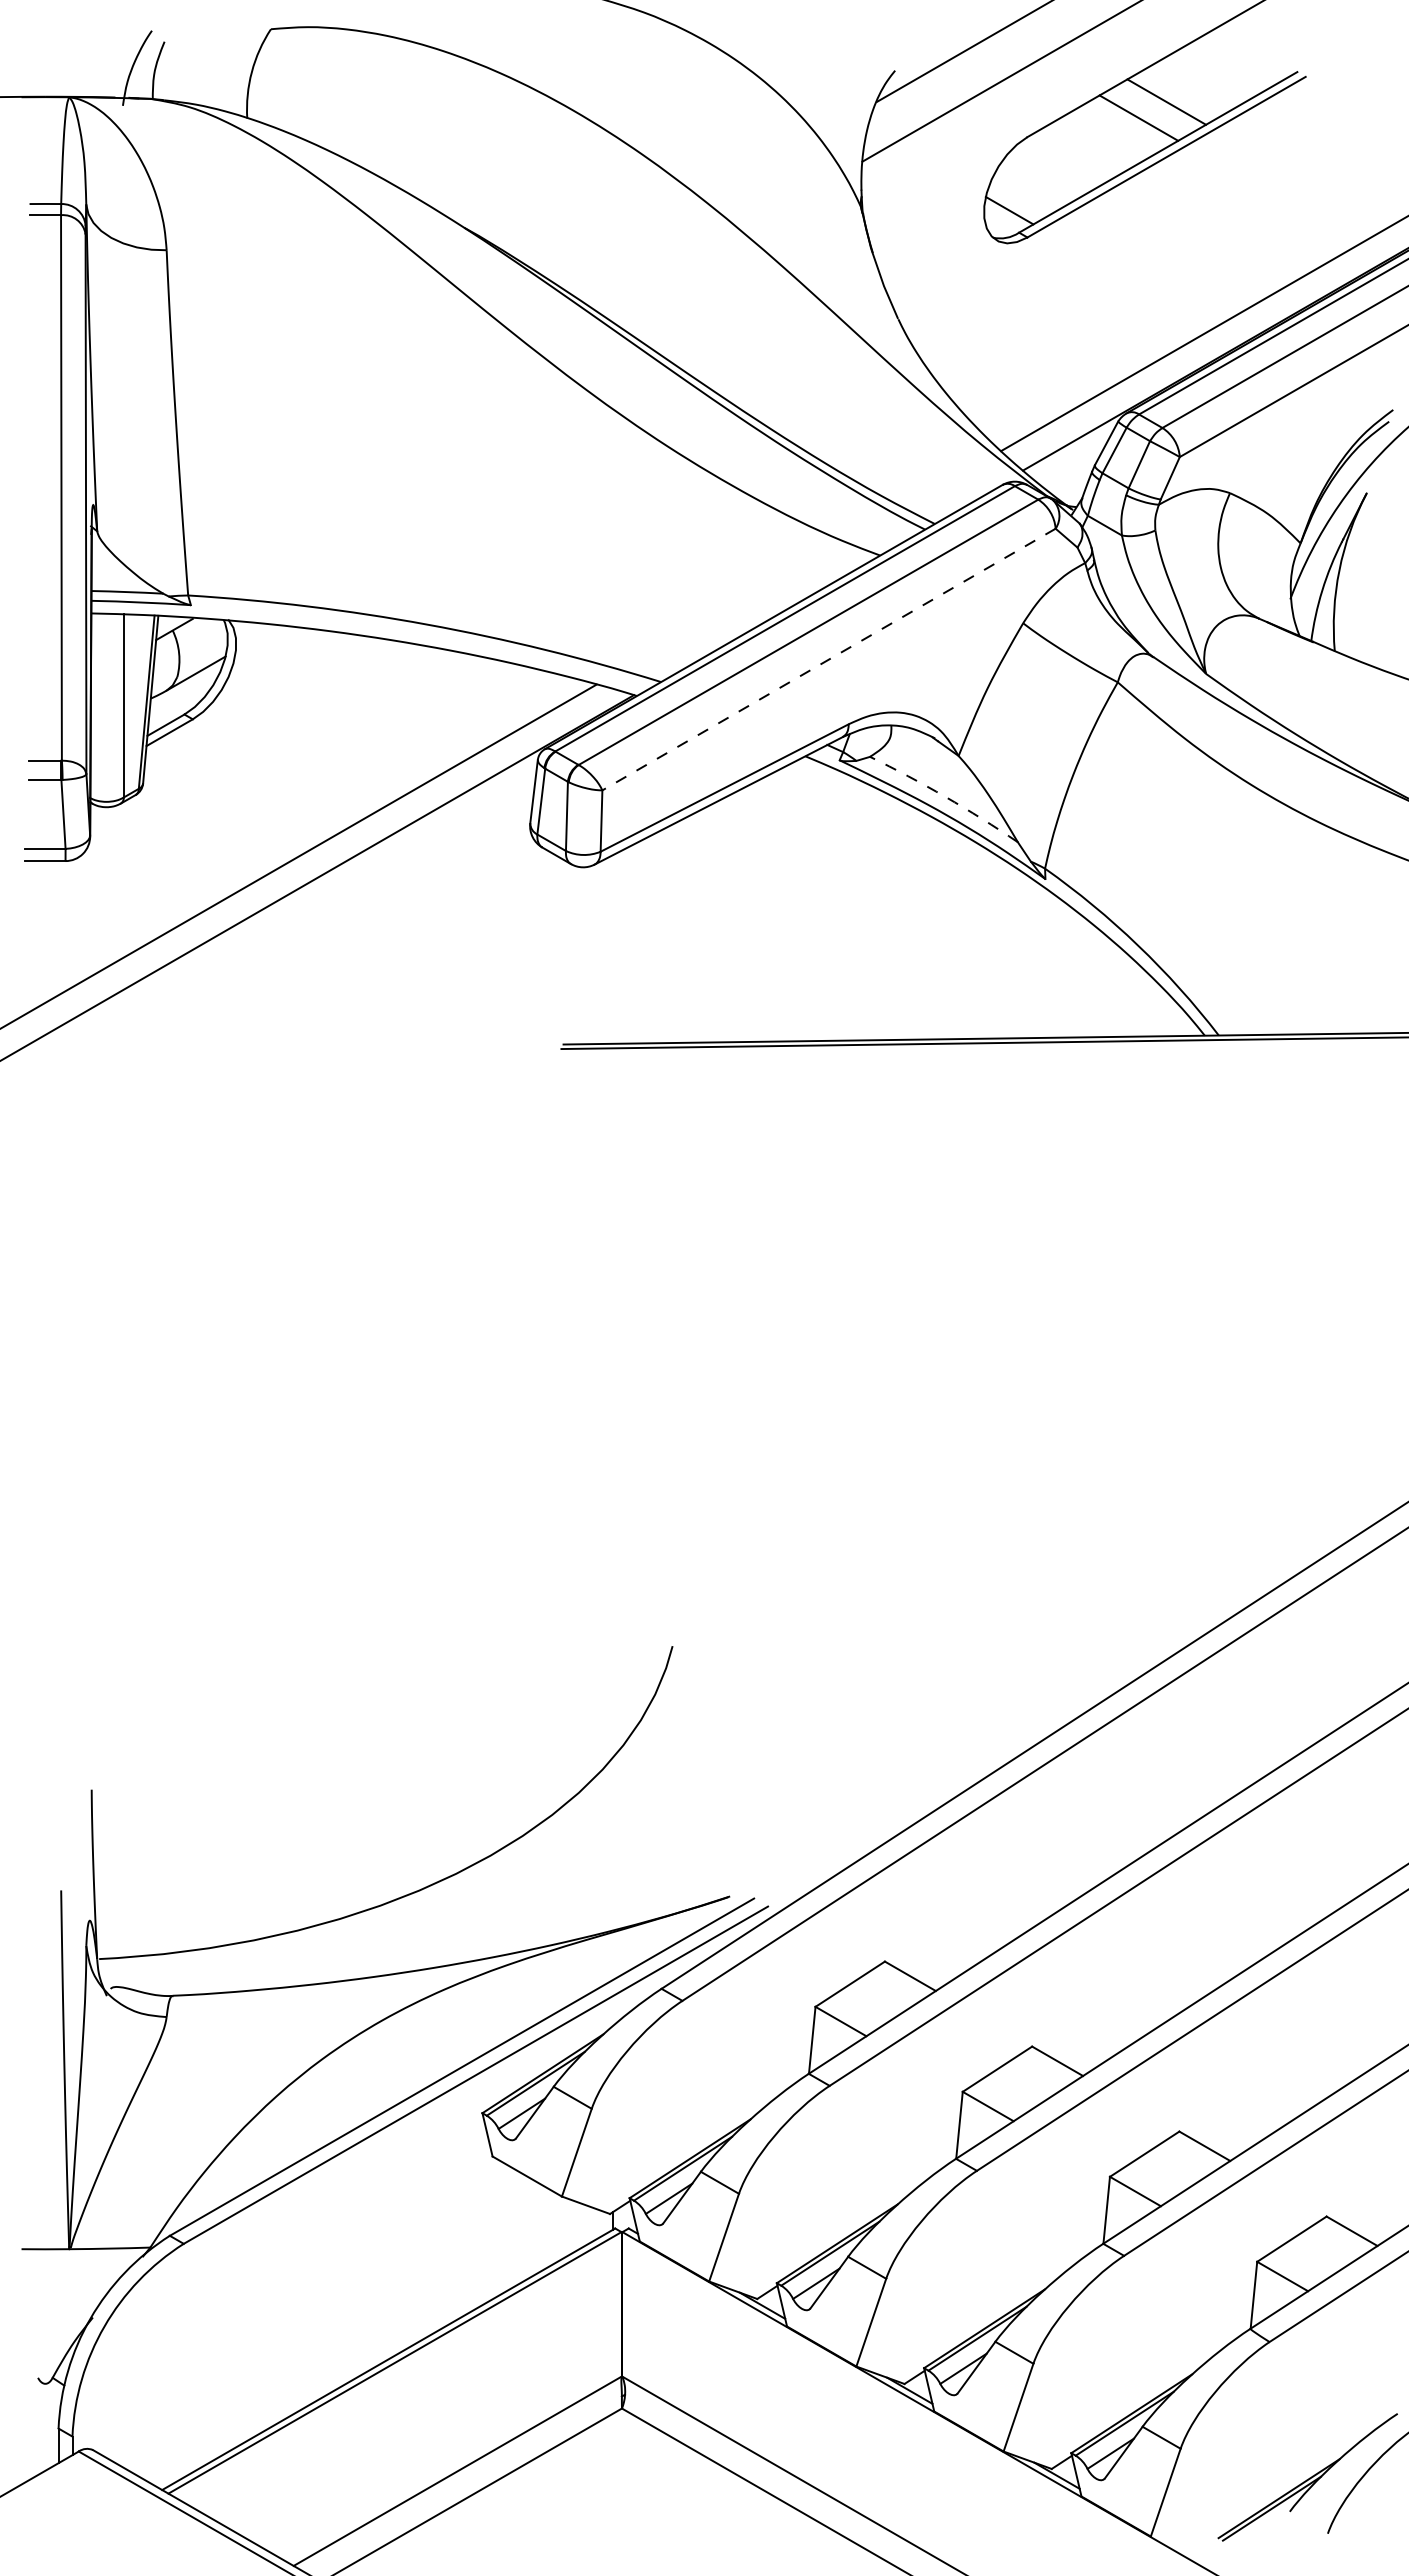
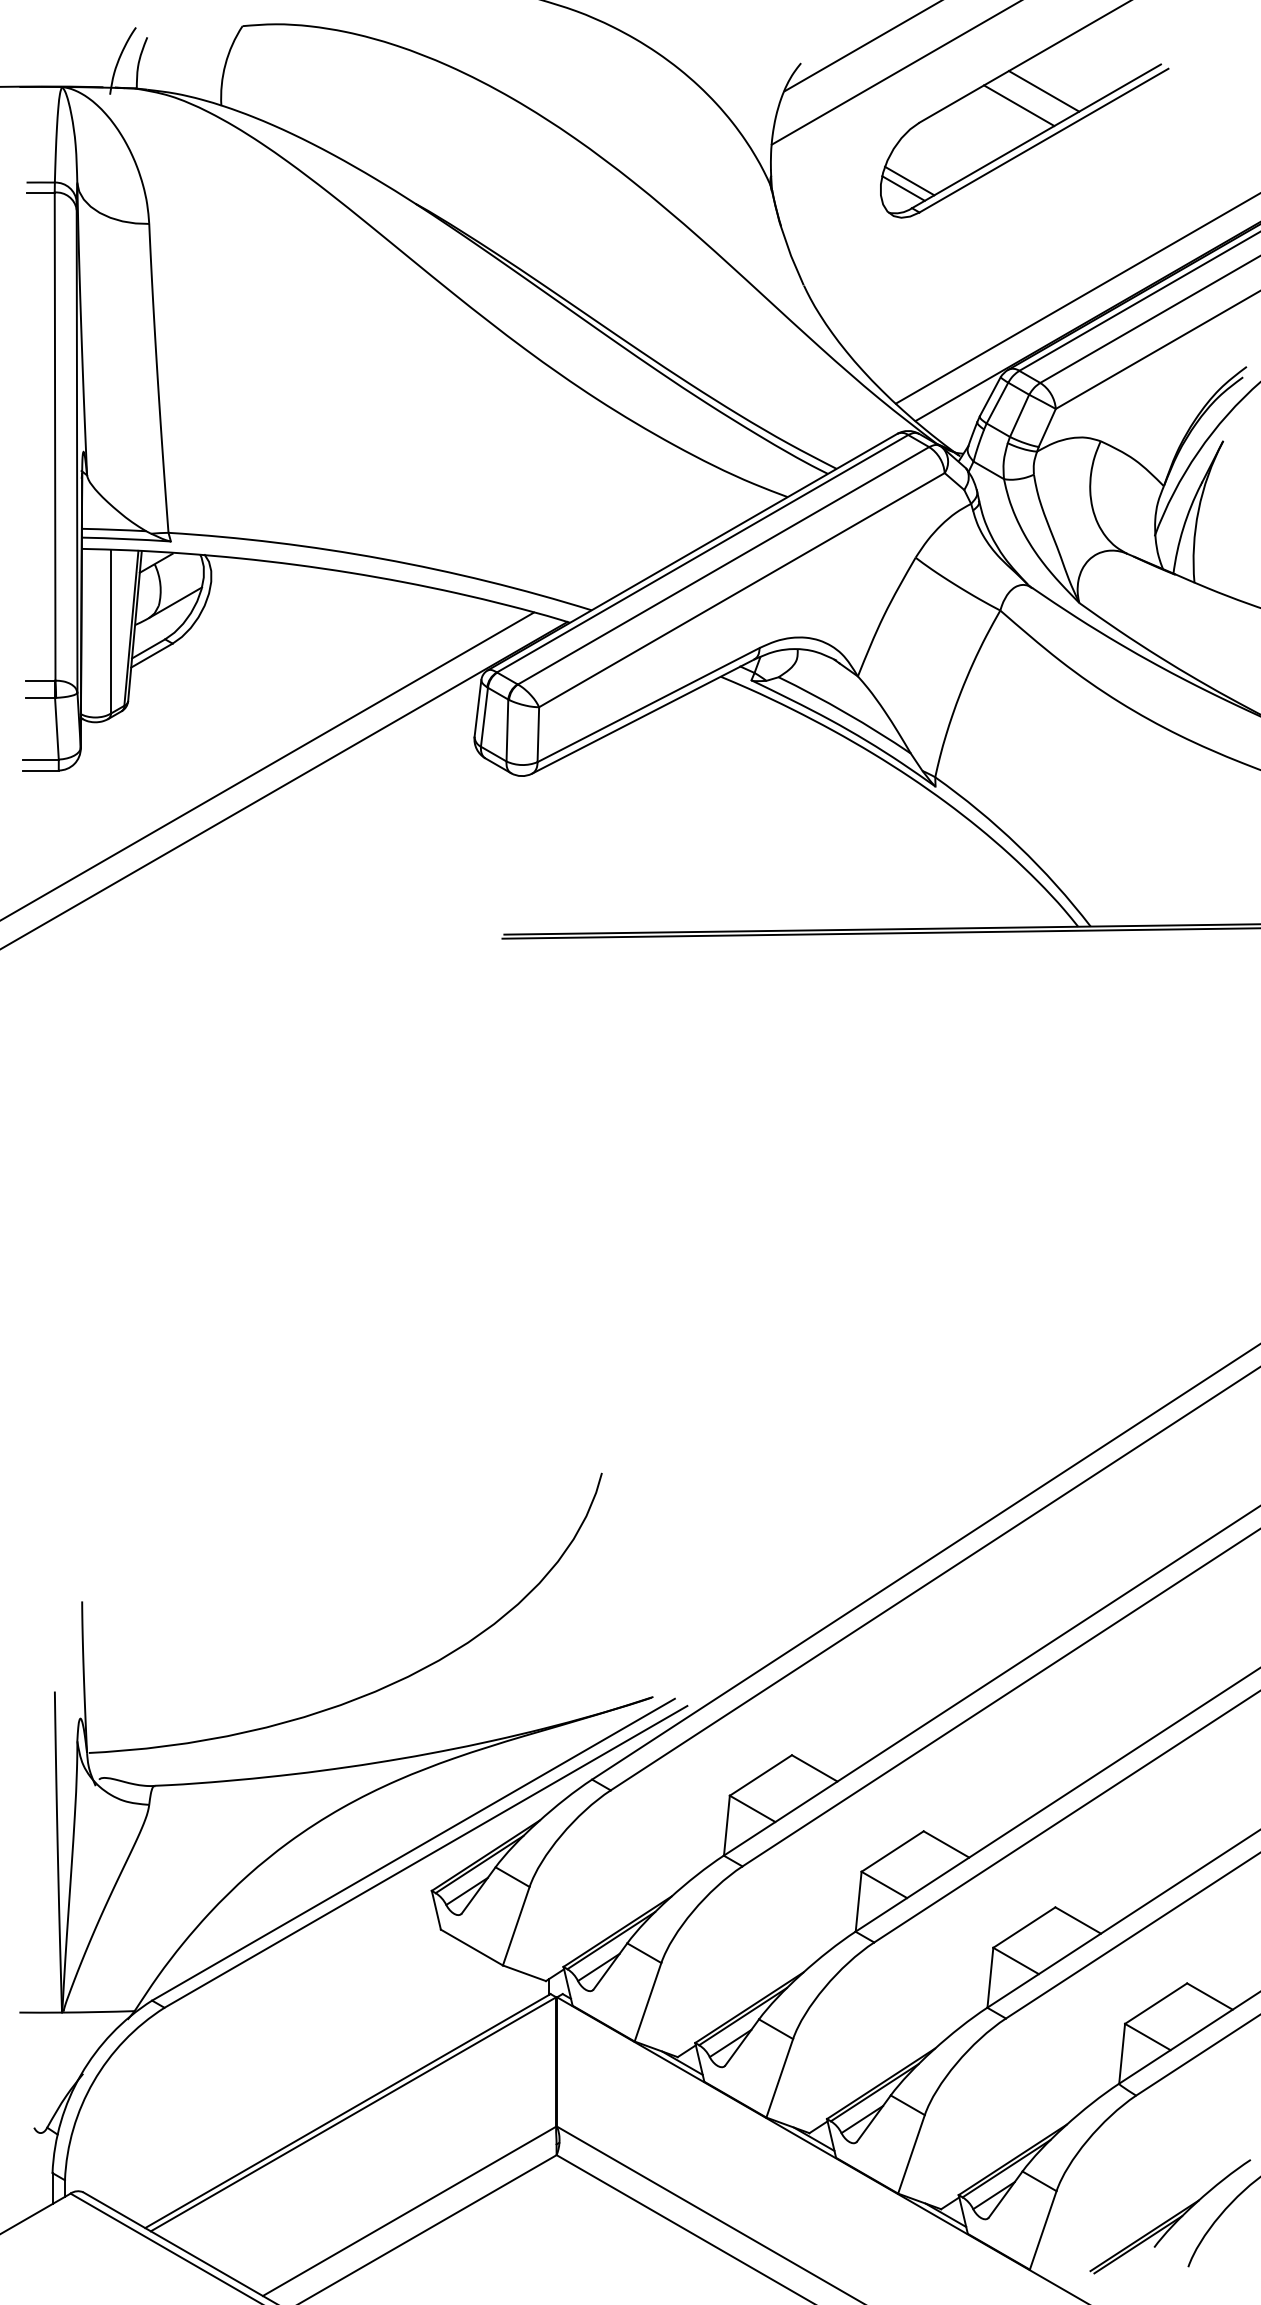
line: (1016, 202) -> (909, 181), added
line: (829, 659) -> (742, 590), dashed -> solid
arc: (945, 796) -> (846, 712), dashed -> solid

